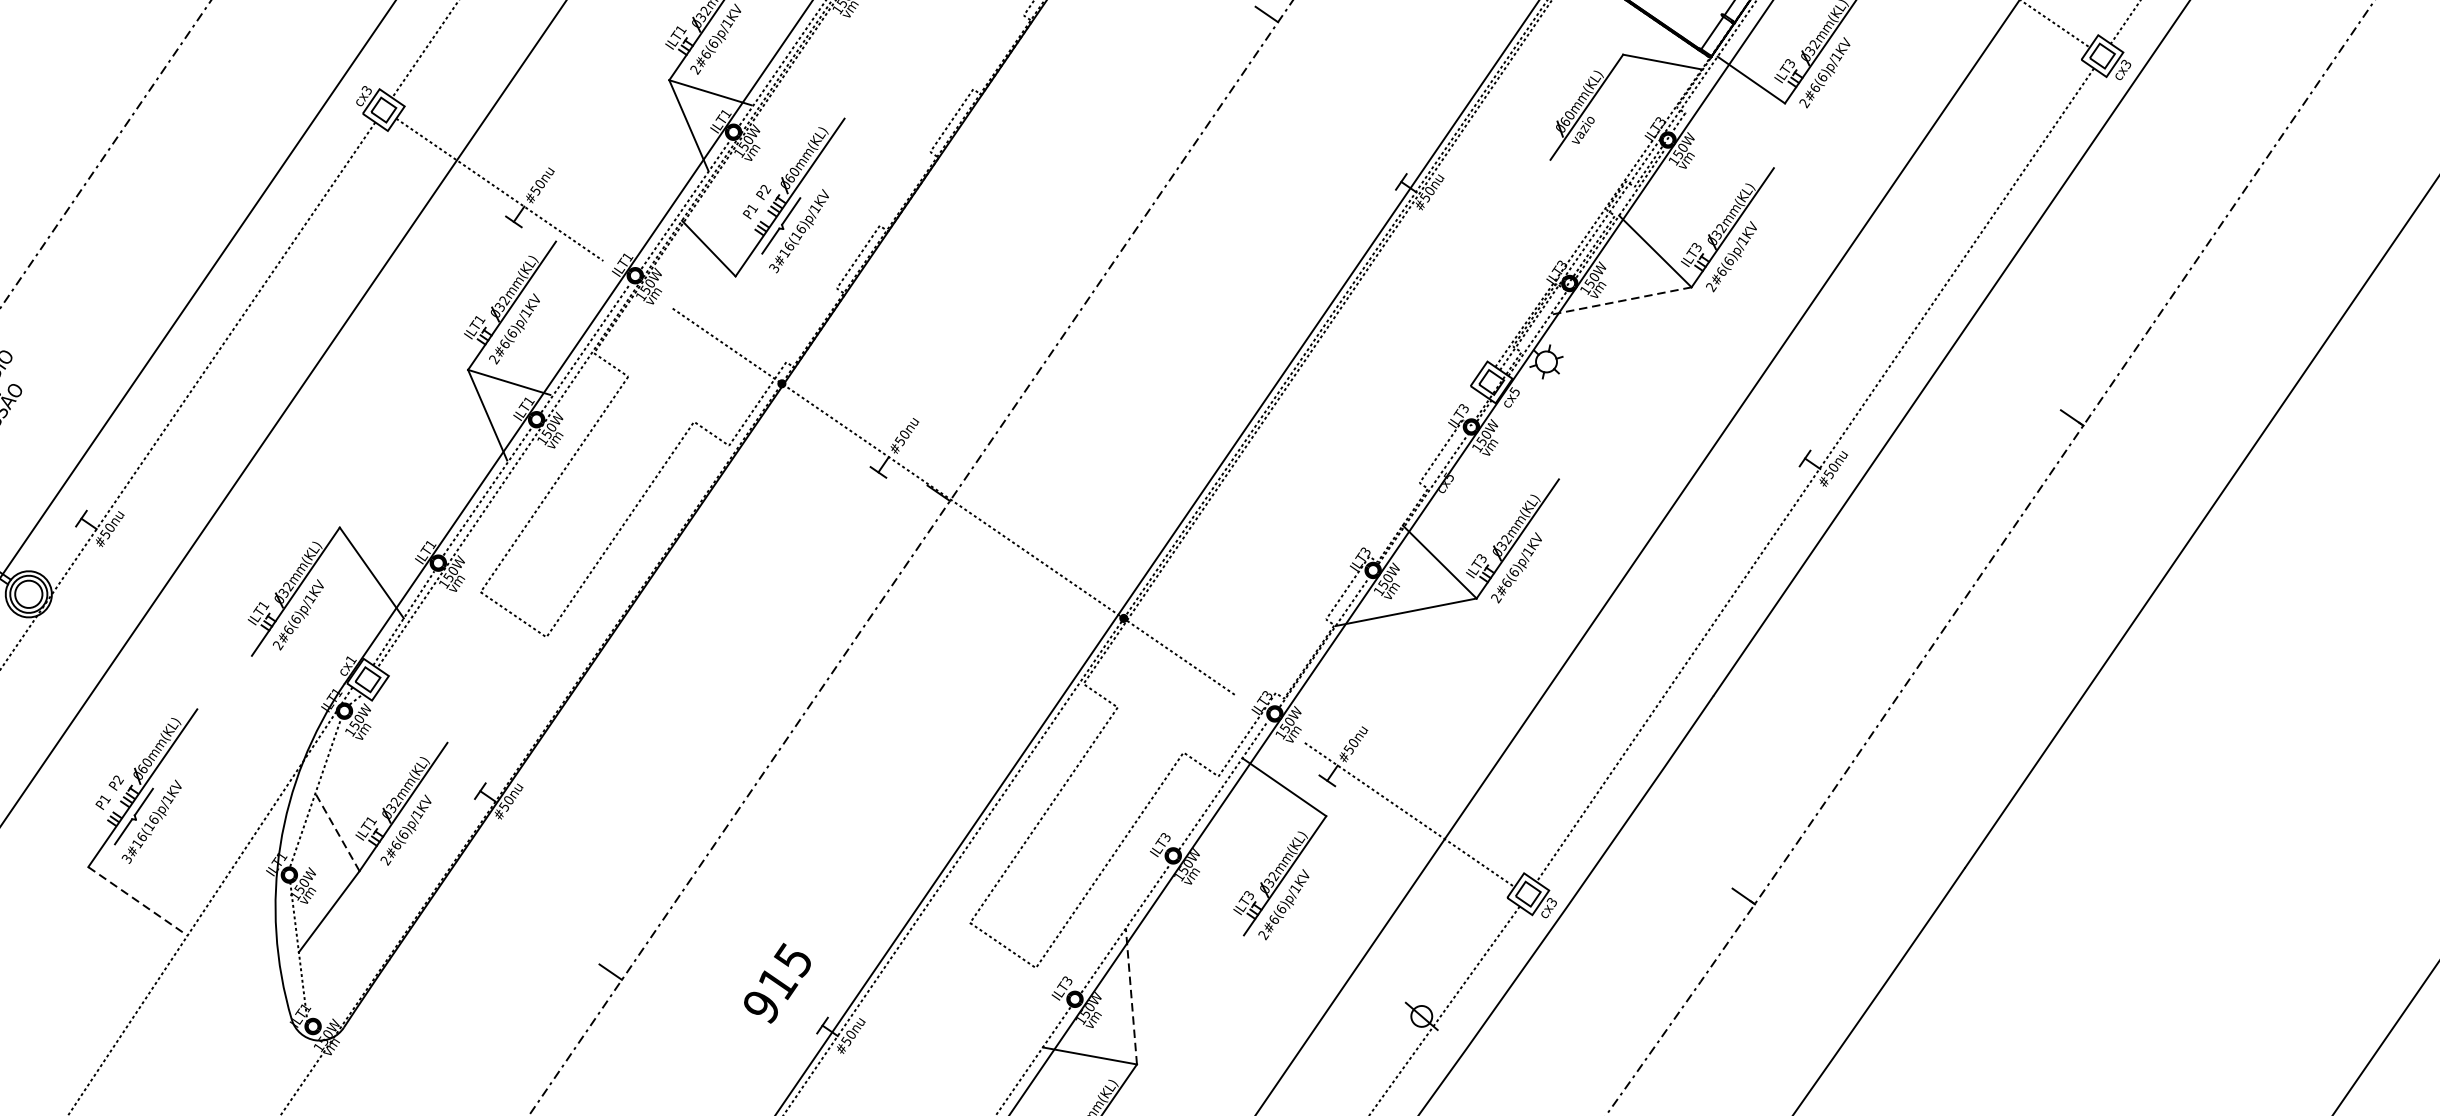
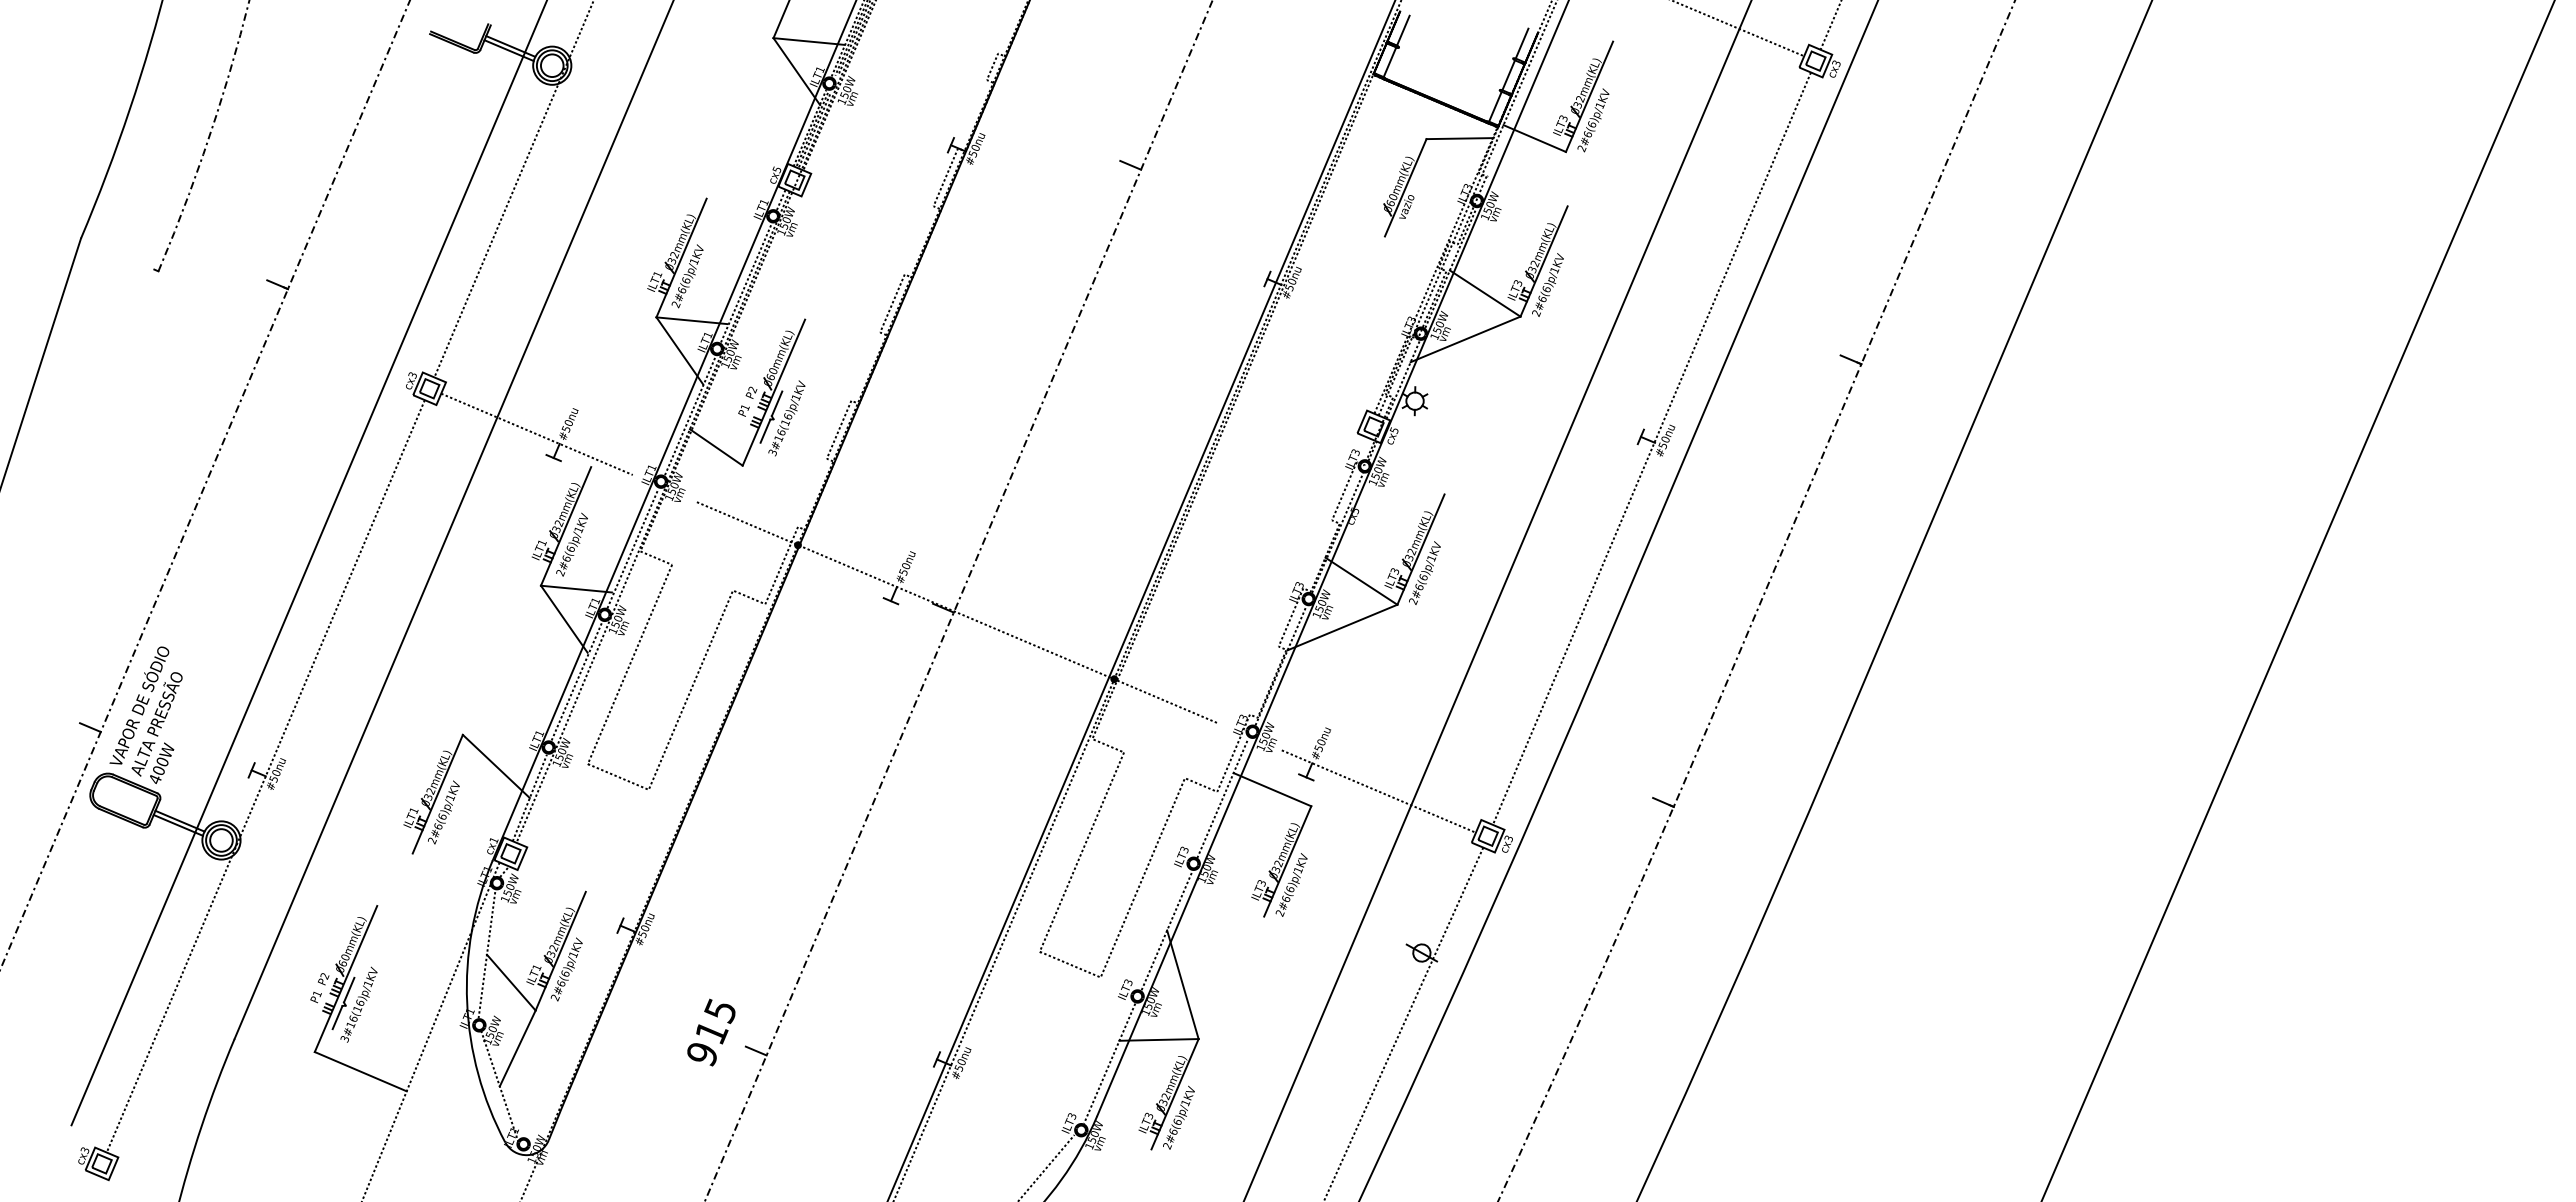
line: (1621, 301) -> (1465, 339), dashed -> solid
line: (337, 832) -> (511, 982), dashed -> solid
line: (137, 901) -> (360, 1071), dashed -> solid
text: (777, 983) -> (711, 1032), moved
line: (1131, 996) -> (1182, 984), dashed -> solid

